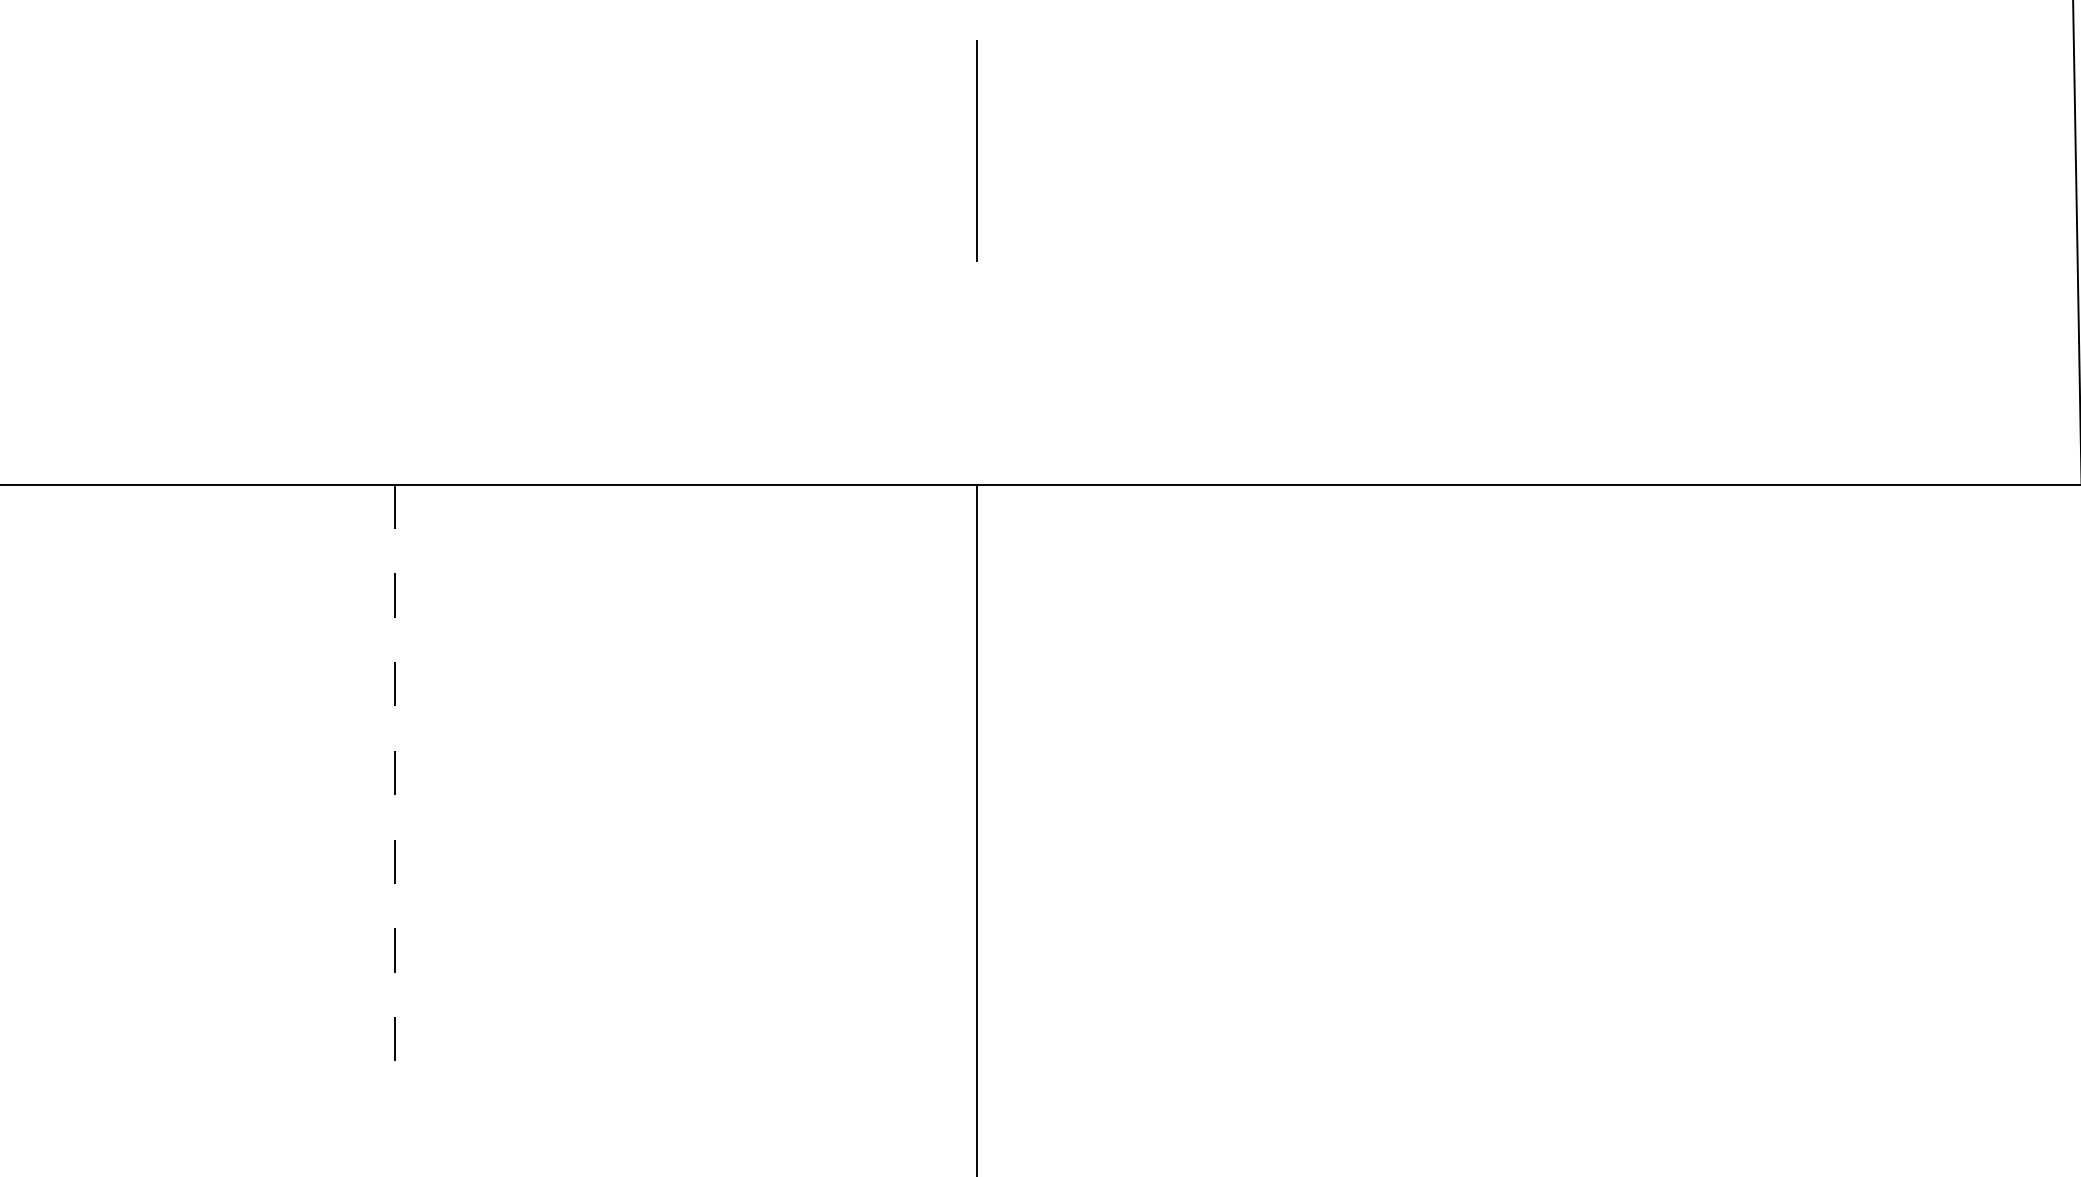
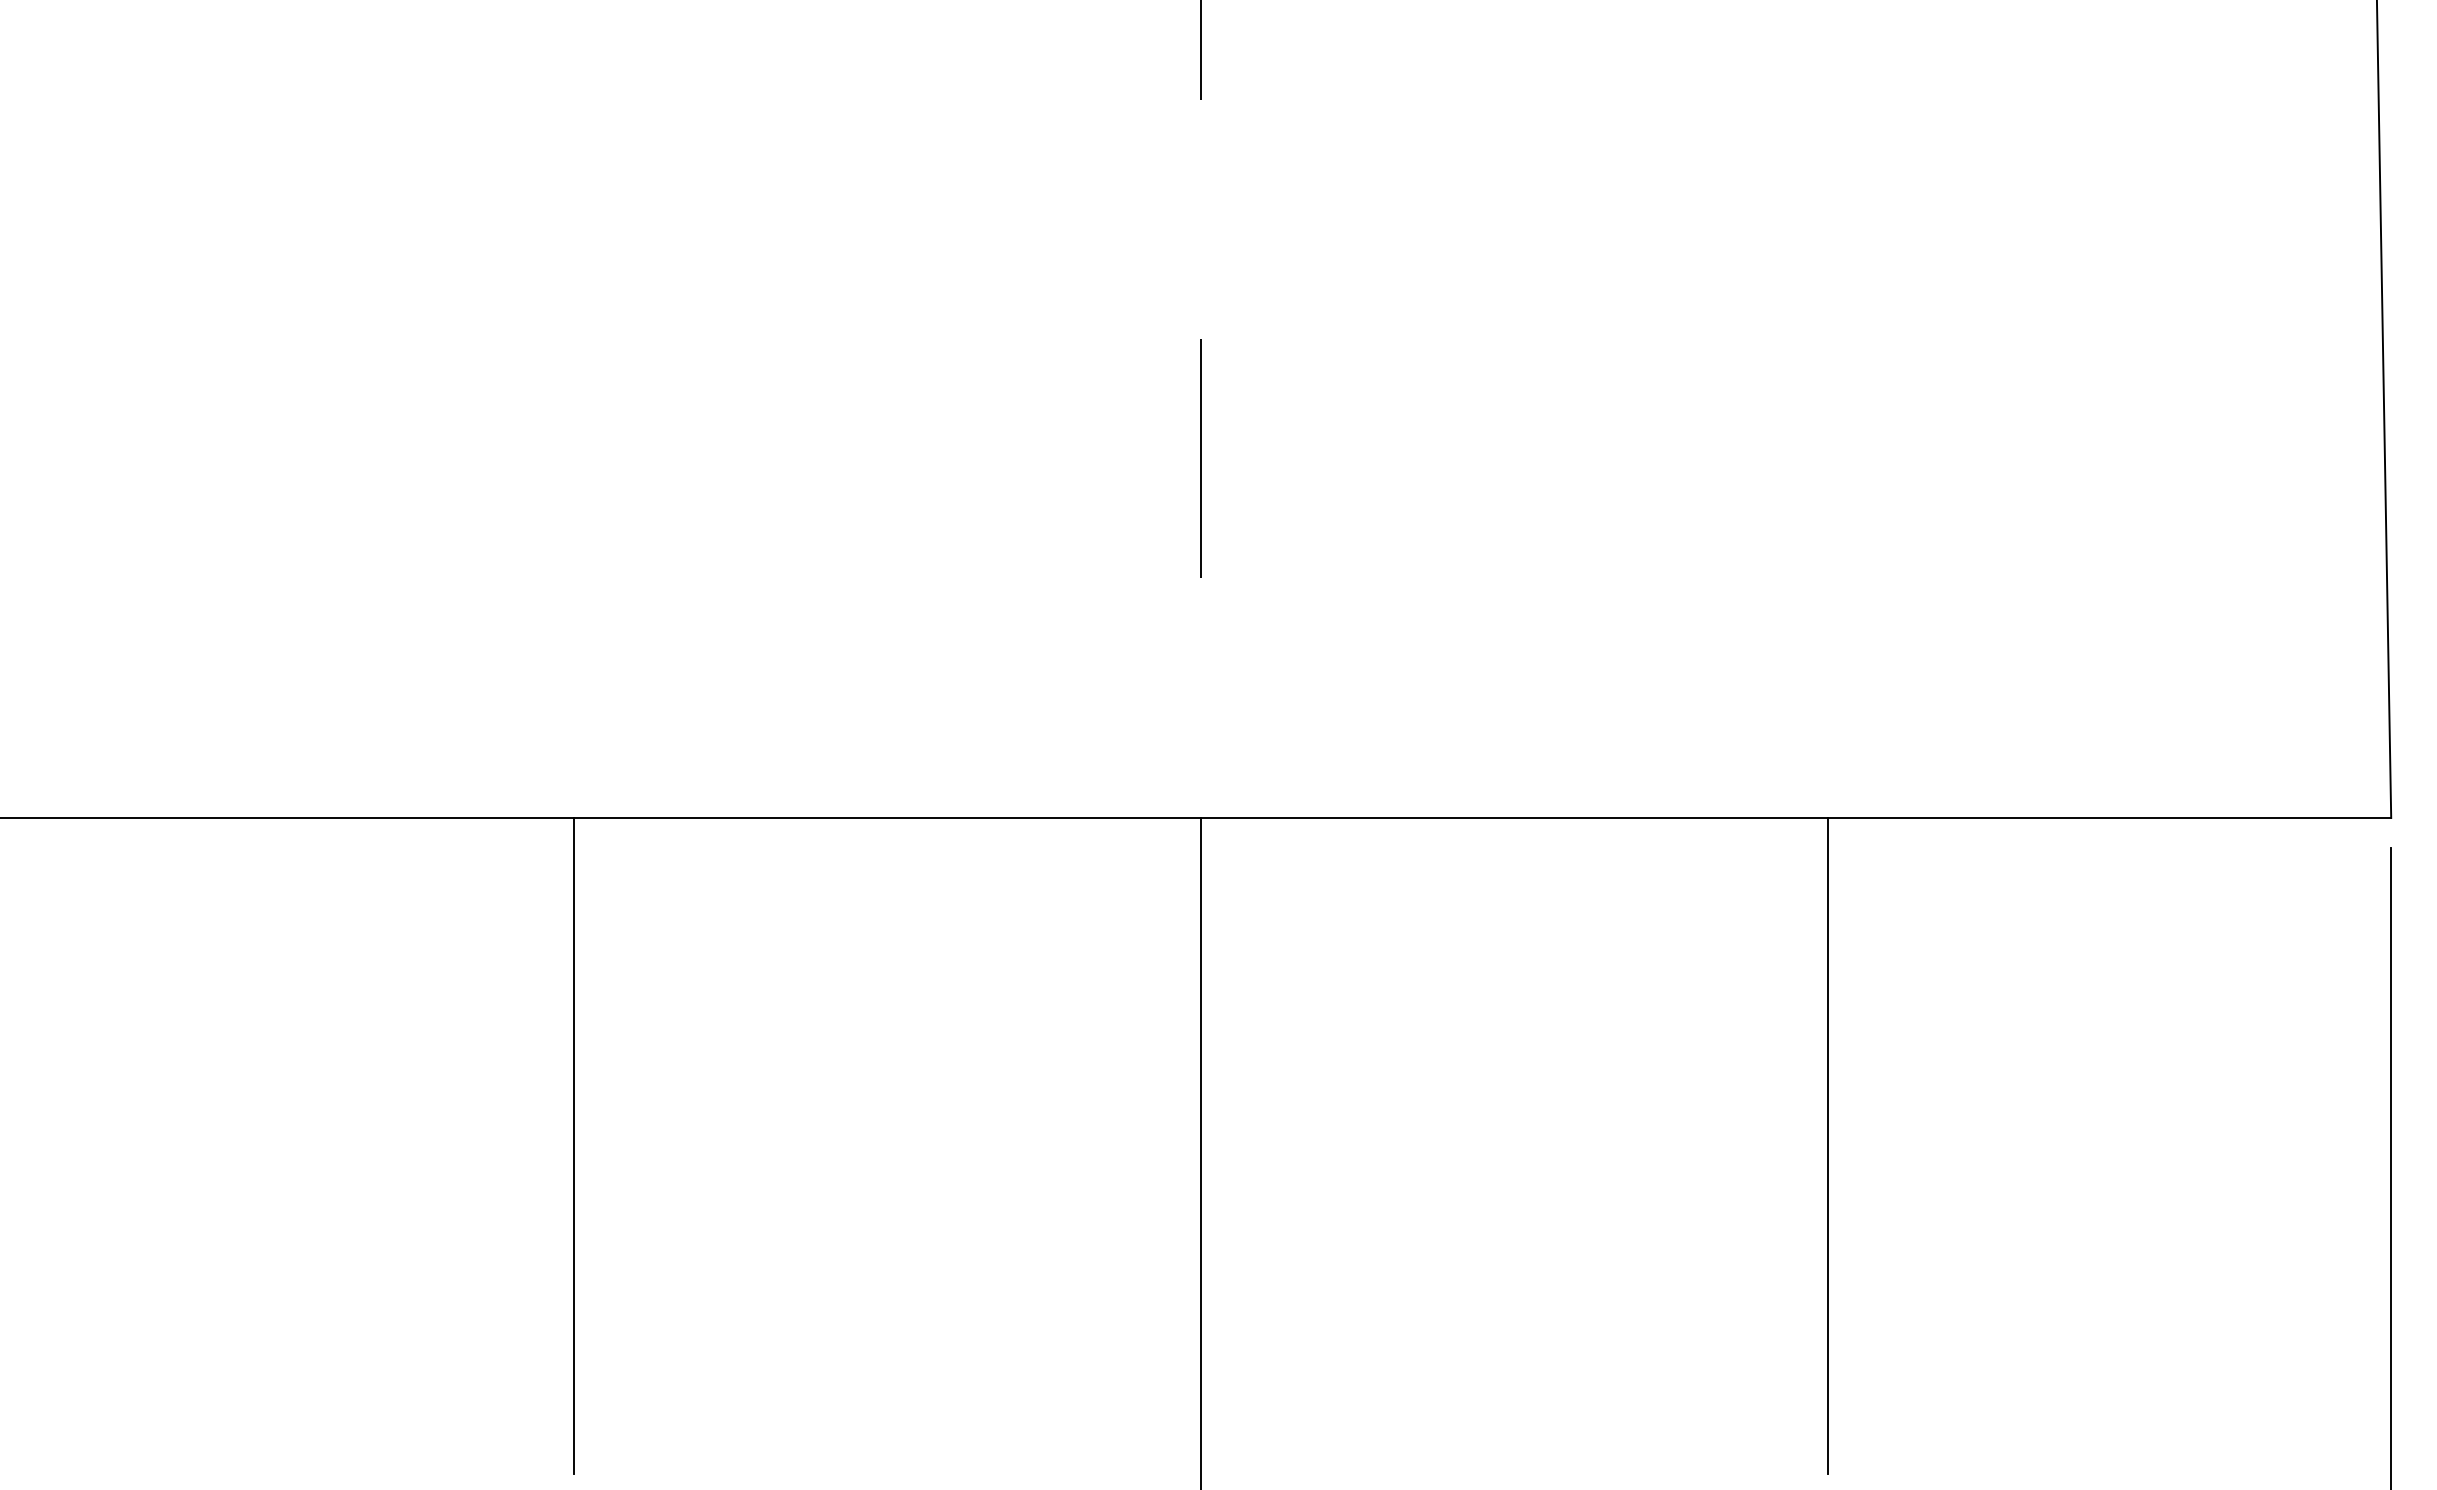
line: (1559, 788) -> (1828, 1145), added
line: (395, 789) -> (573, 1146), dashed -> solid

